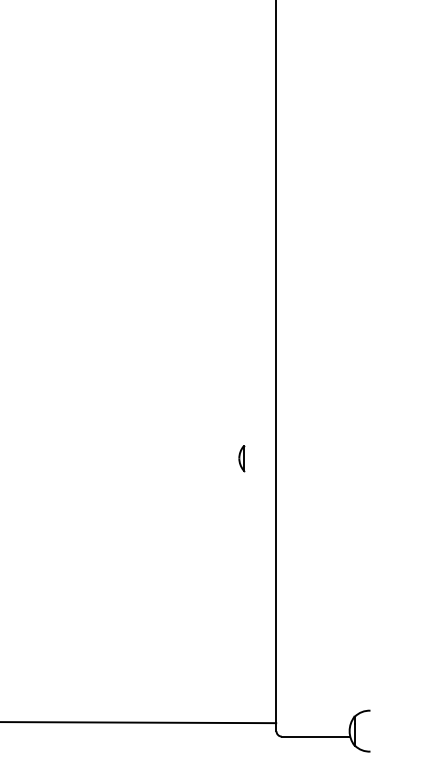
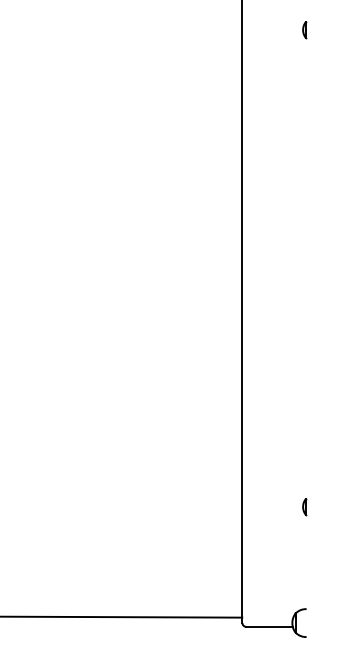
part: (241, 459) -> (304, 507), moved

